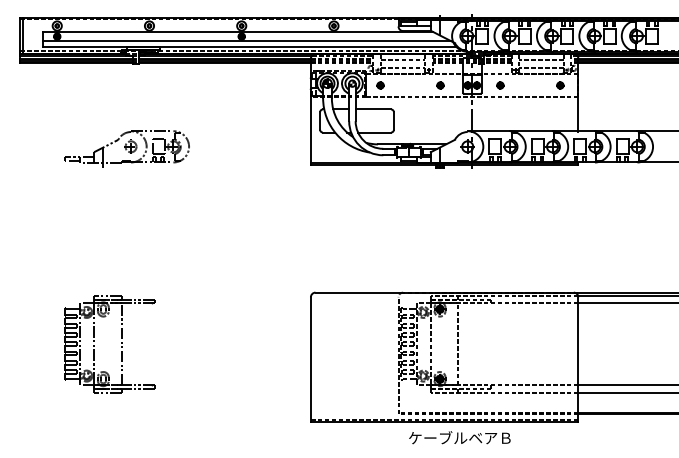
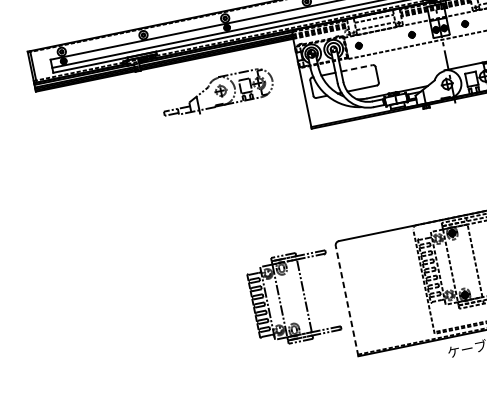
line: (373, 109) -> (357, 68), solid -> dashed
part: (126, 148) -> (217, 93), moved
part: (121, 343) -> (303, 295), moved
line: (310, 359) -> (346, 301), solid -> dashed

